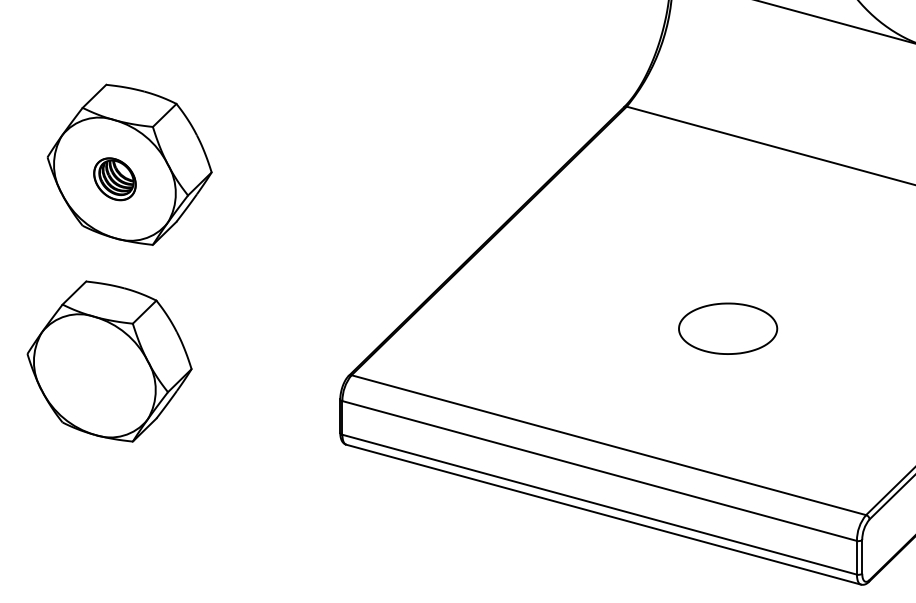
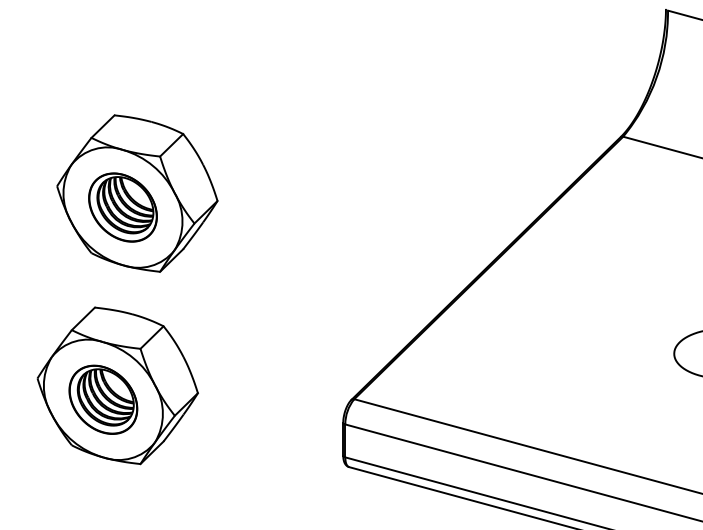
part: (114, 179) -> (122, 207), size x1.67
part: (94, 375) -> (103, 399), added

